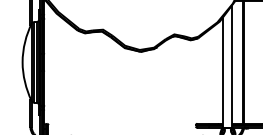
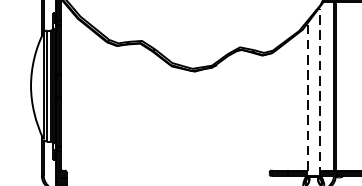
line: (232, 67) -> (320, 93), solid -> dashed
line: (223, 73) -> (307, 101), solid -> dashed

